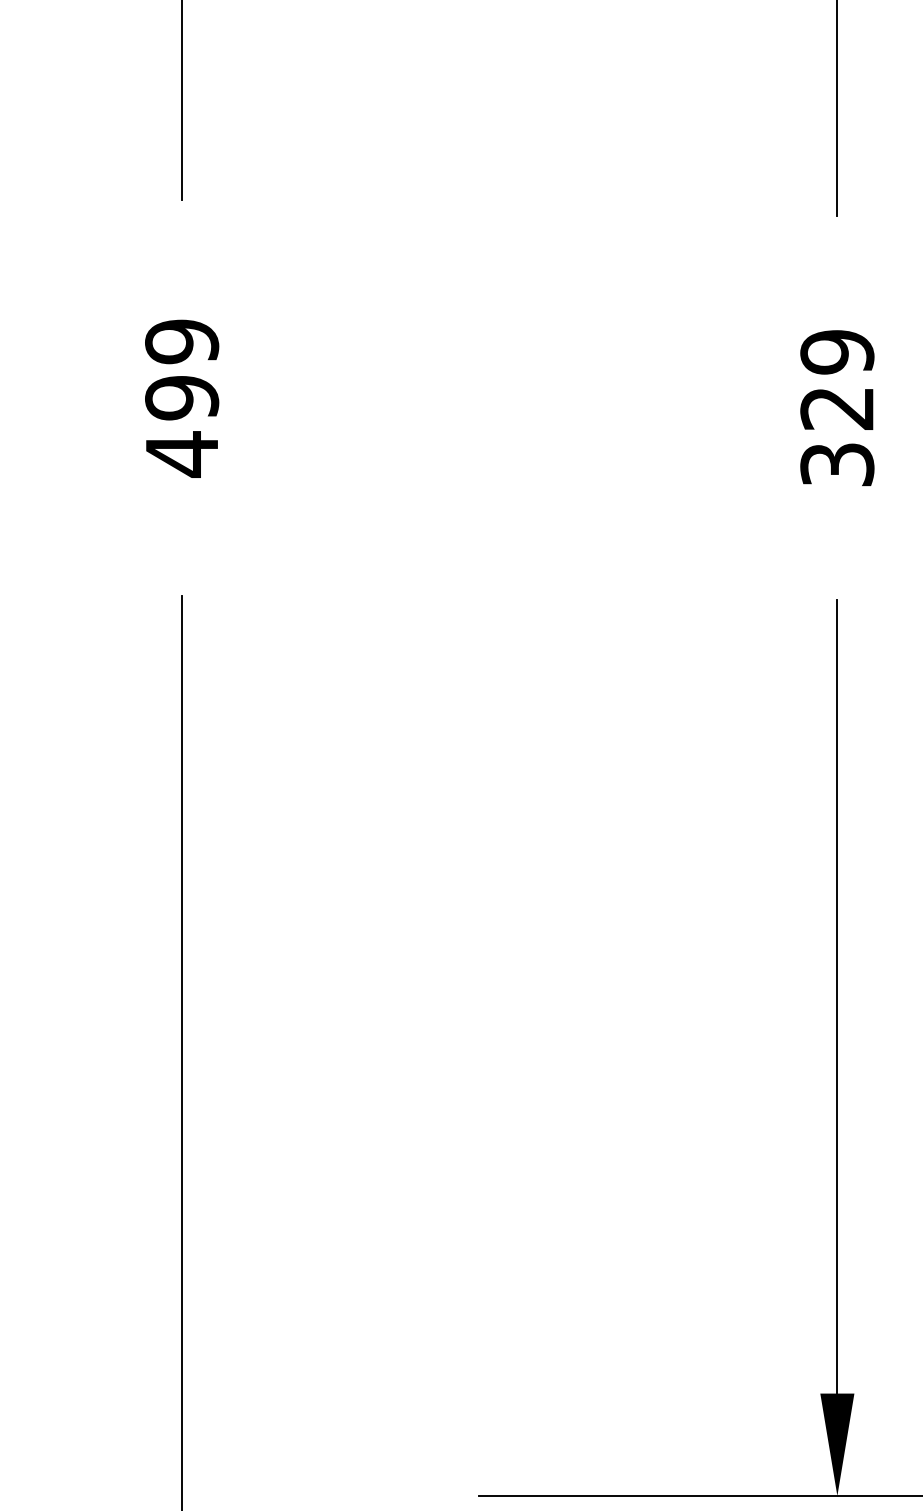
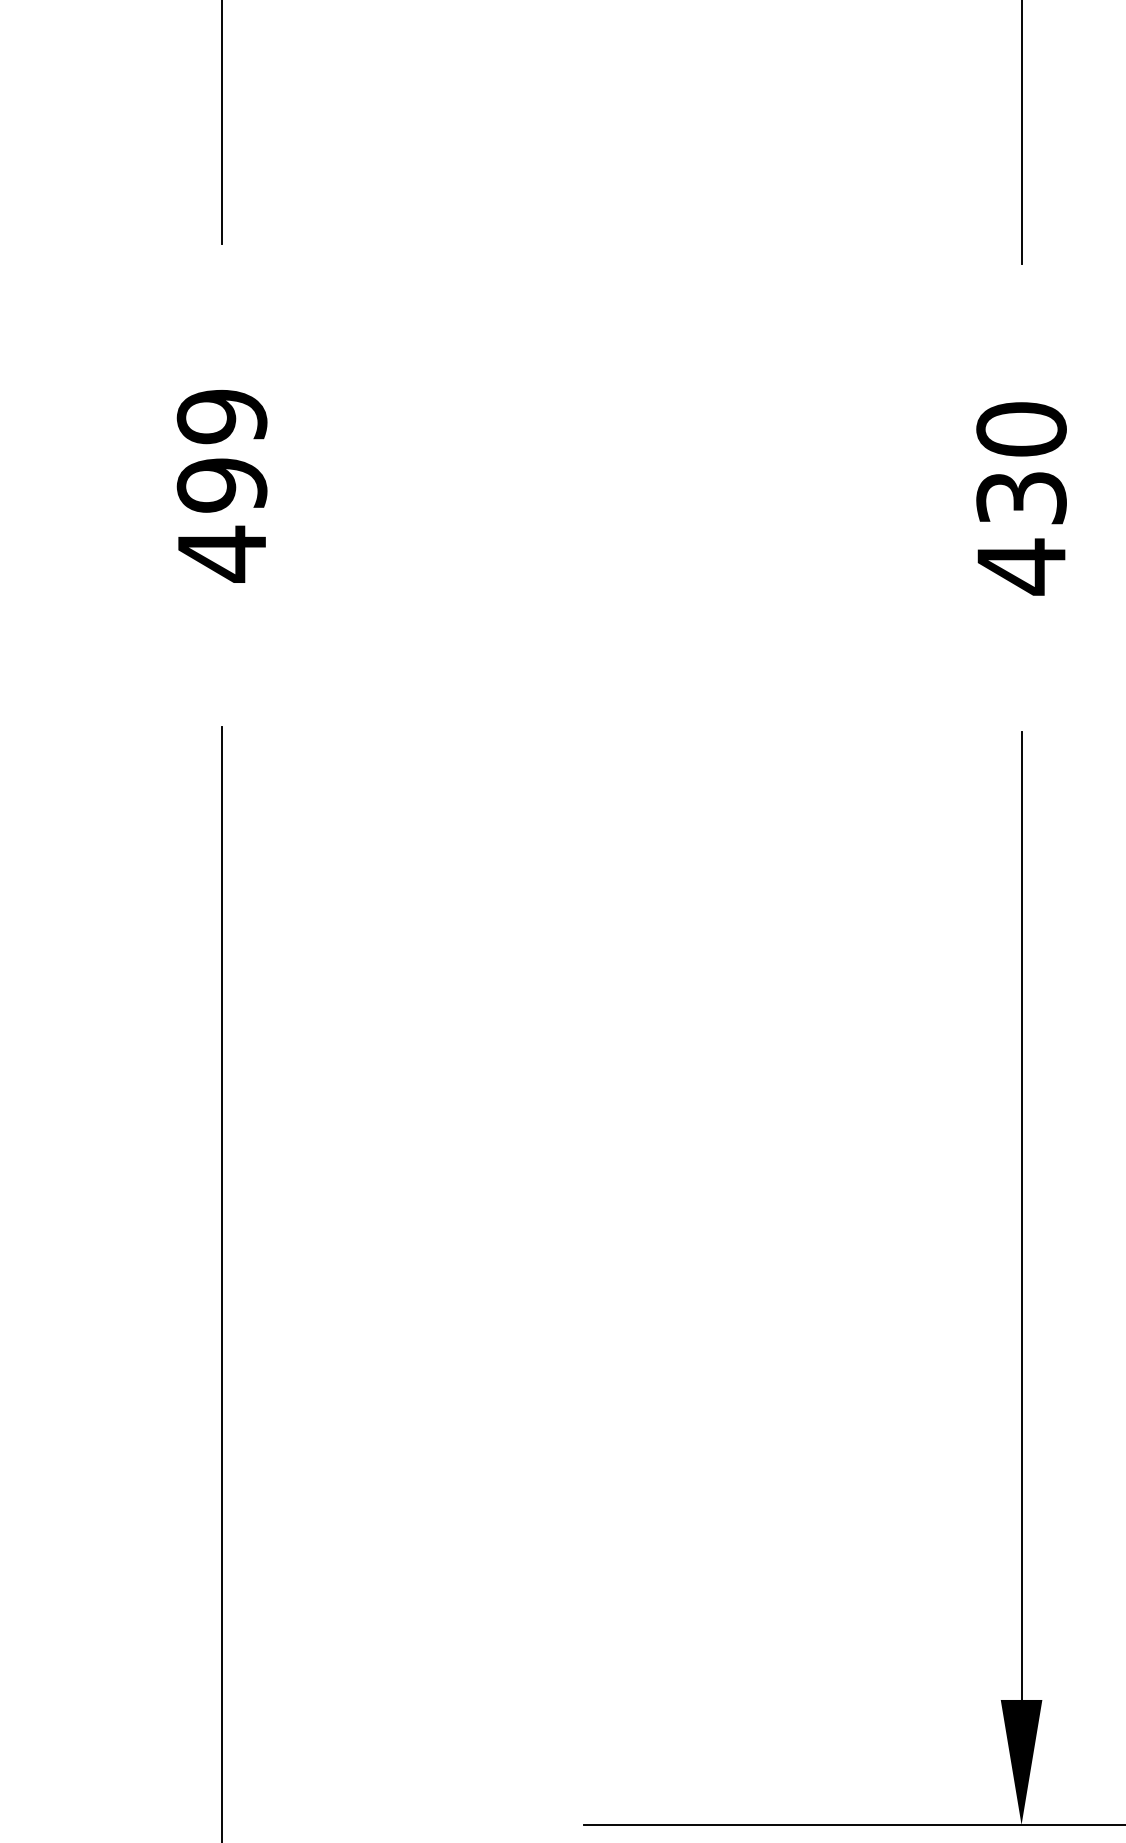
text: (837, 408) -> (1021, 498), 329 -> 430

